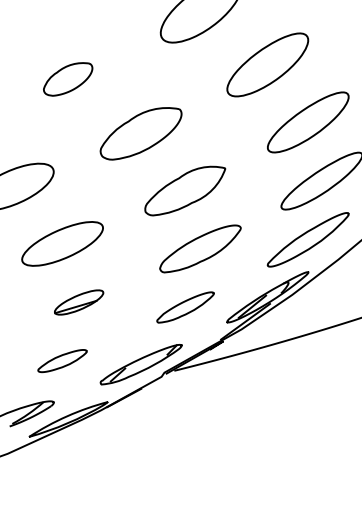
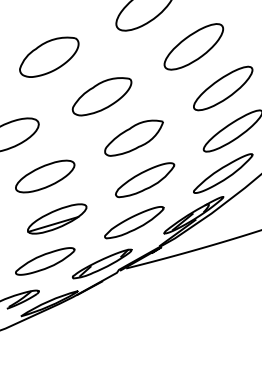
part: (67, 79) -> (48, 57), size x1.67
part: (78, 302) -> (56, 218), size x1.67
part: (185, 307) -> (134, 222), size x1.43
part: (62, 360) -> (45, 261), size x1.67

